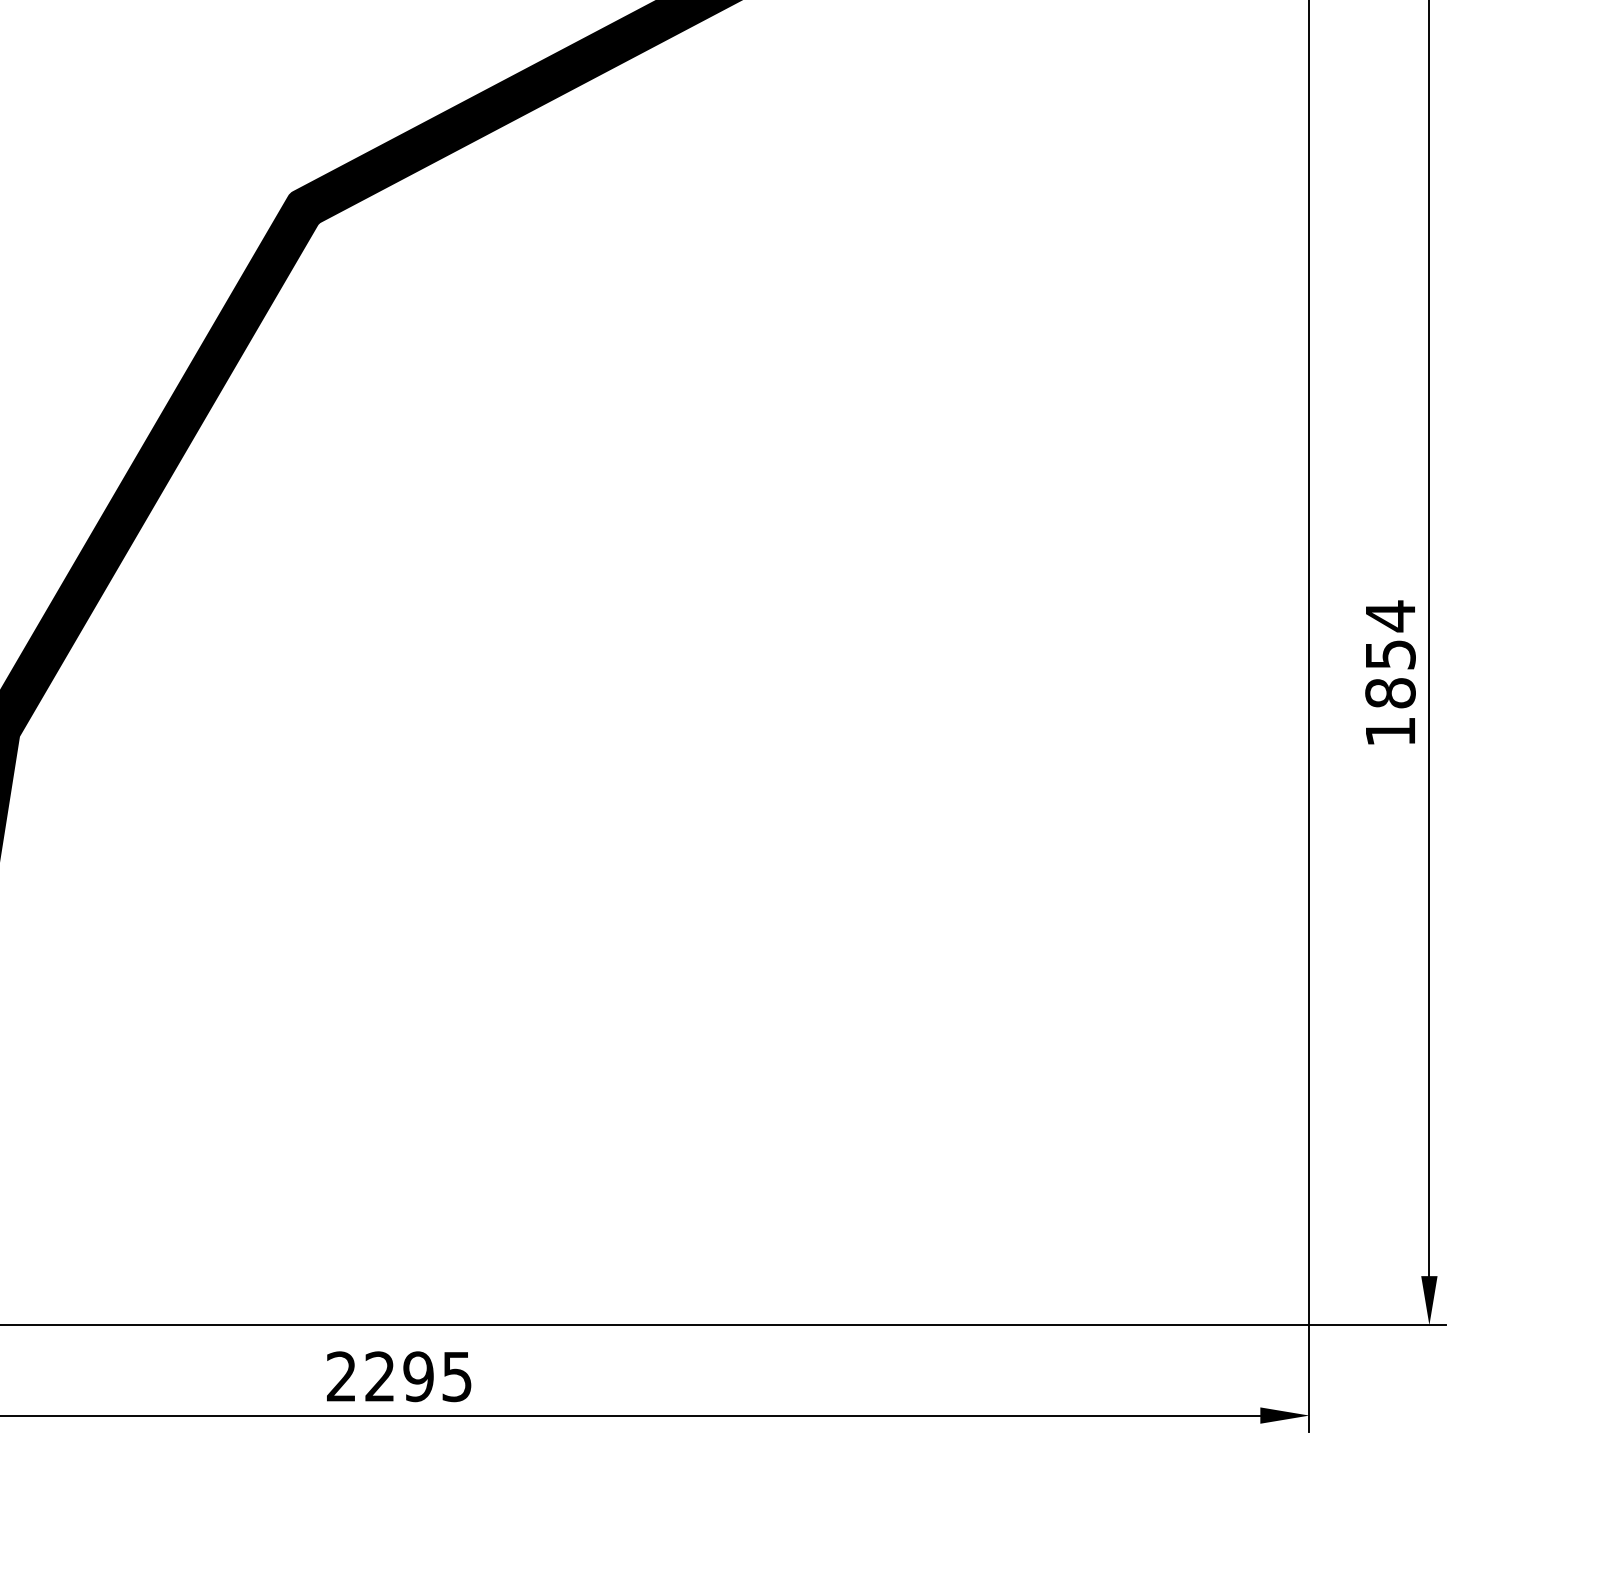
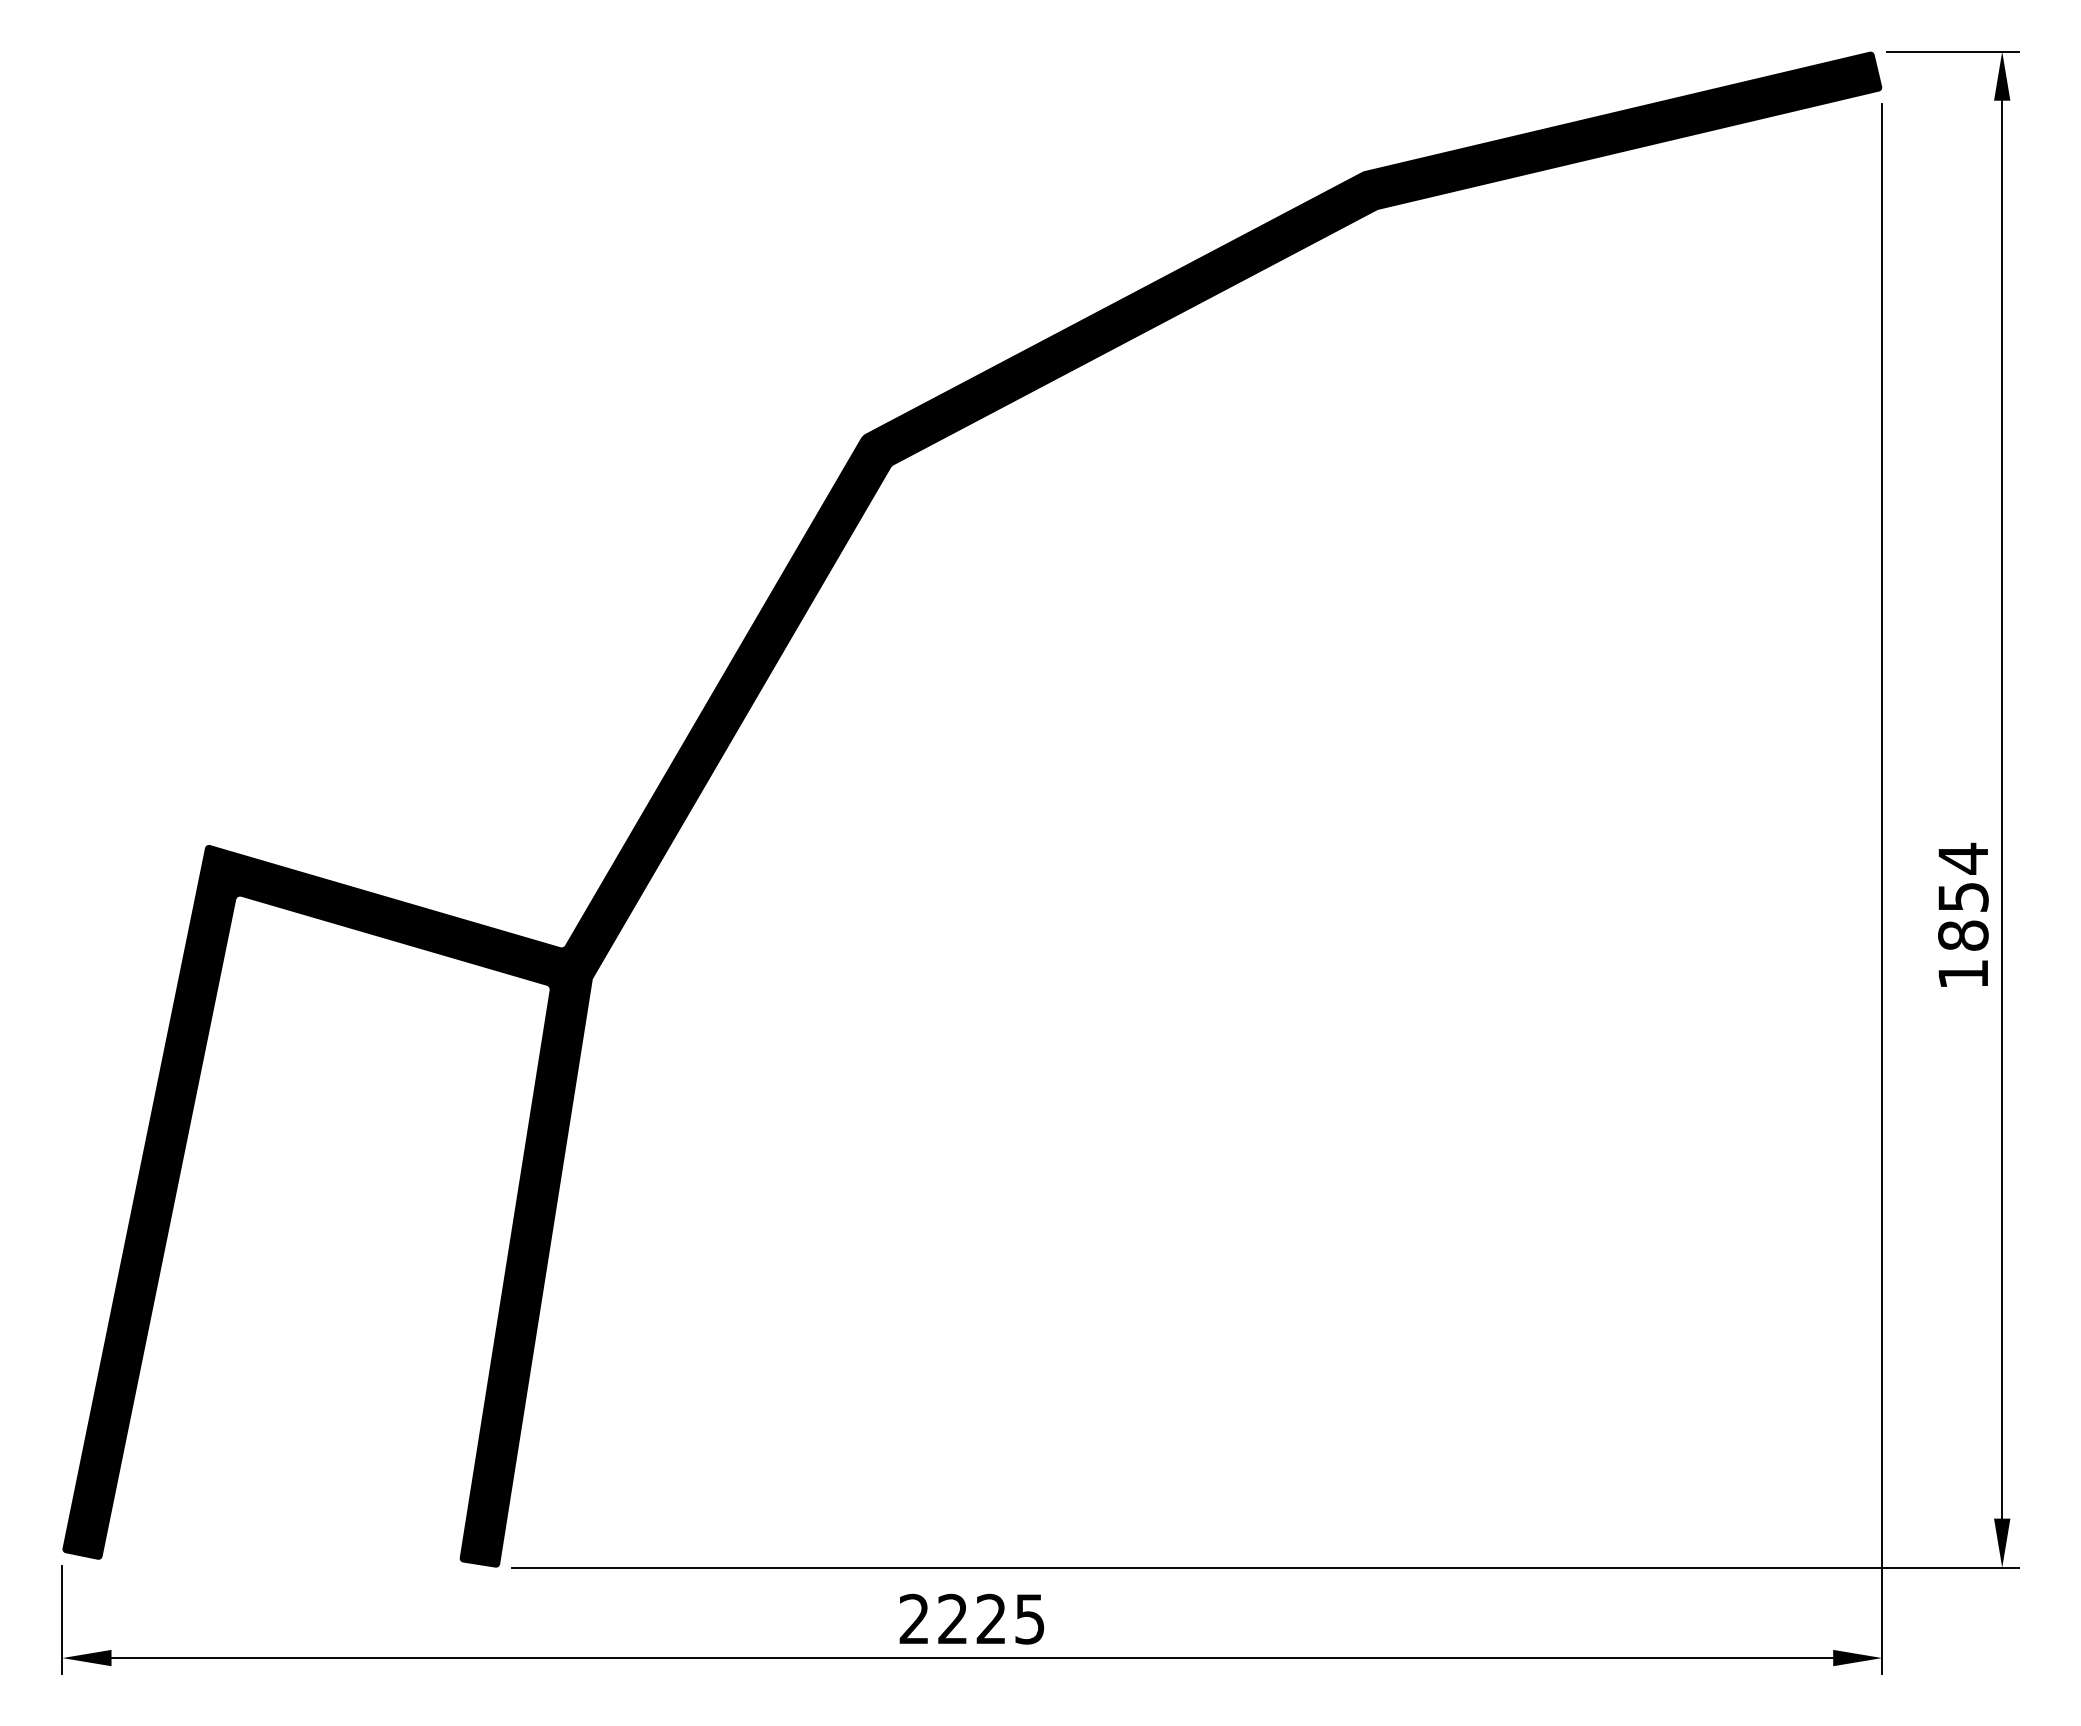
text: (418, 1376) -> (991, 1618), 2295 -> 2225

